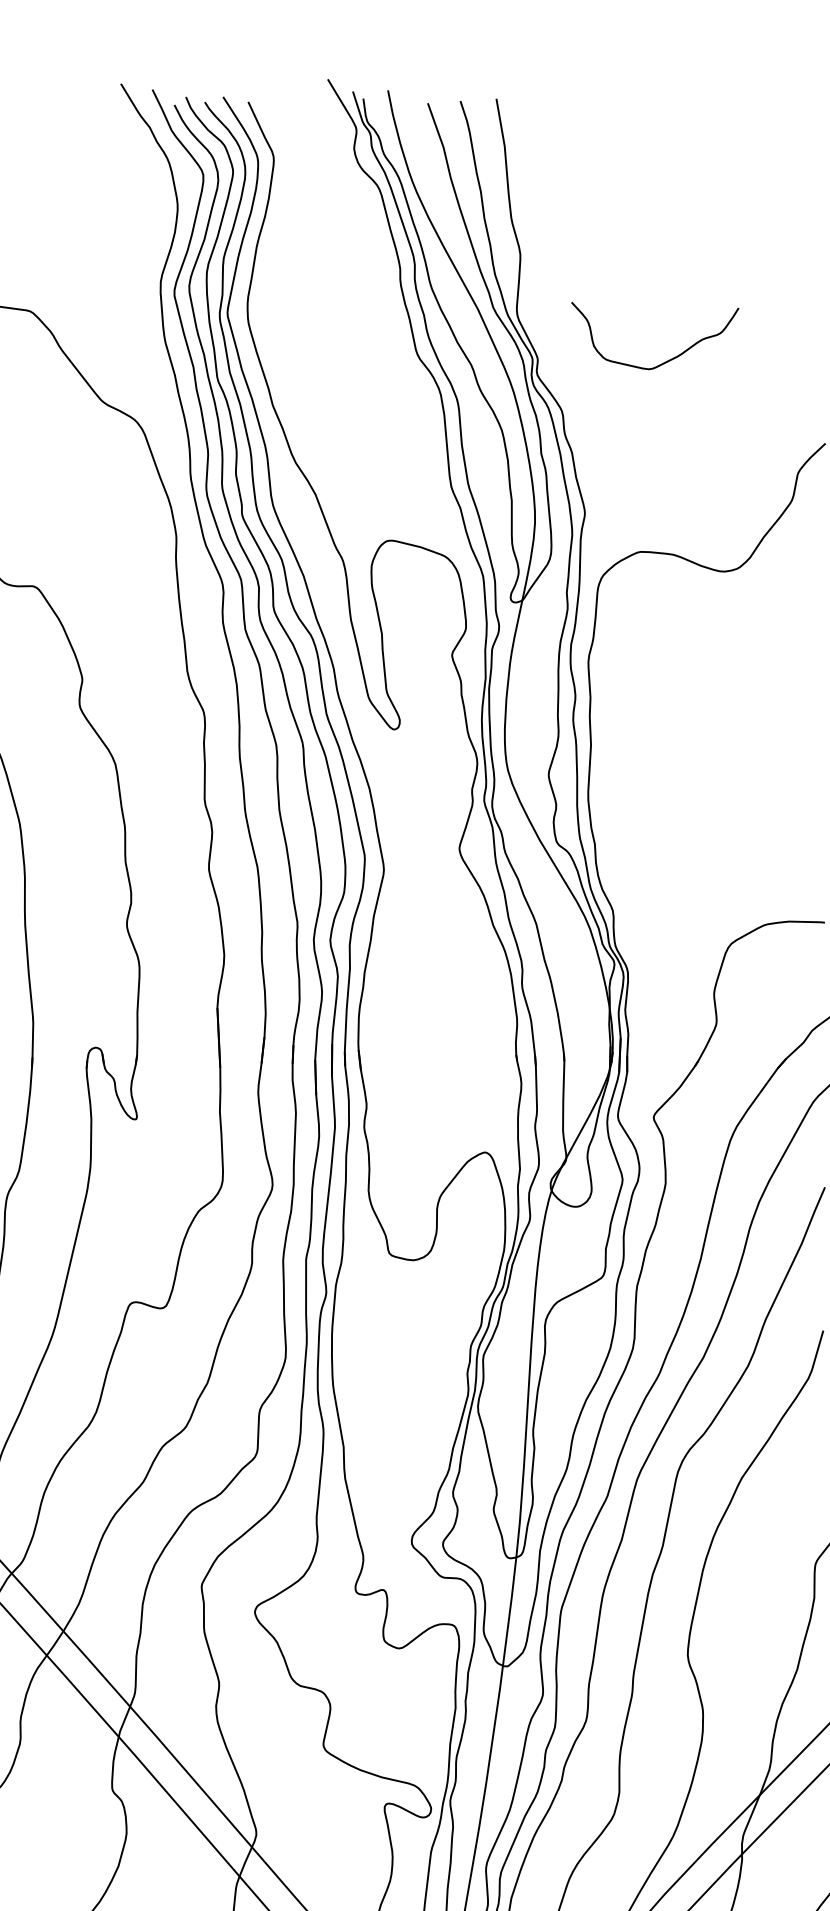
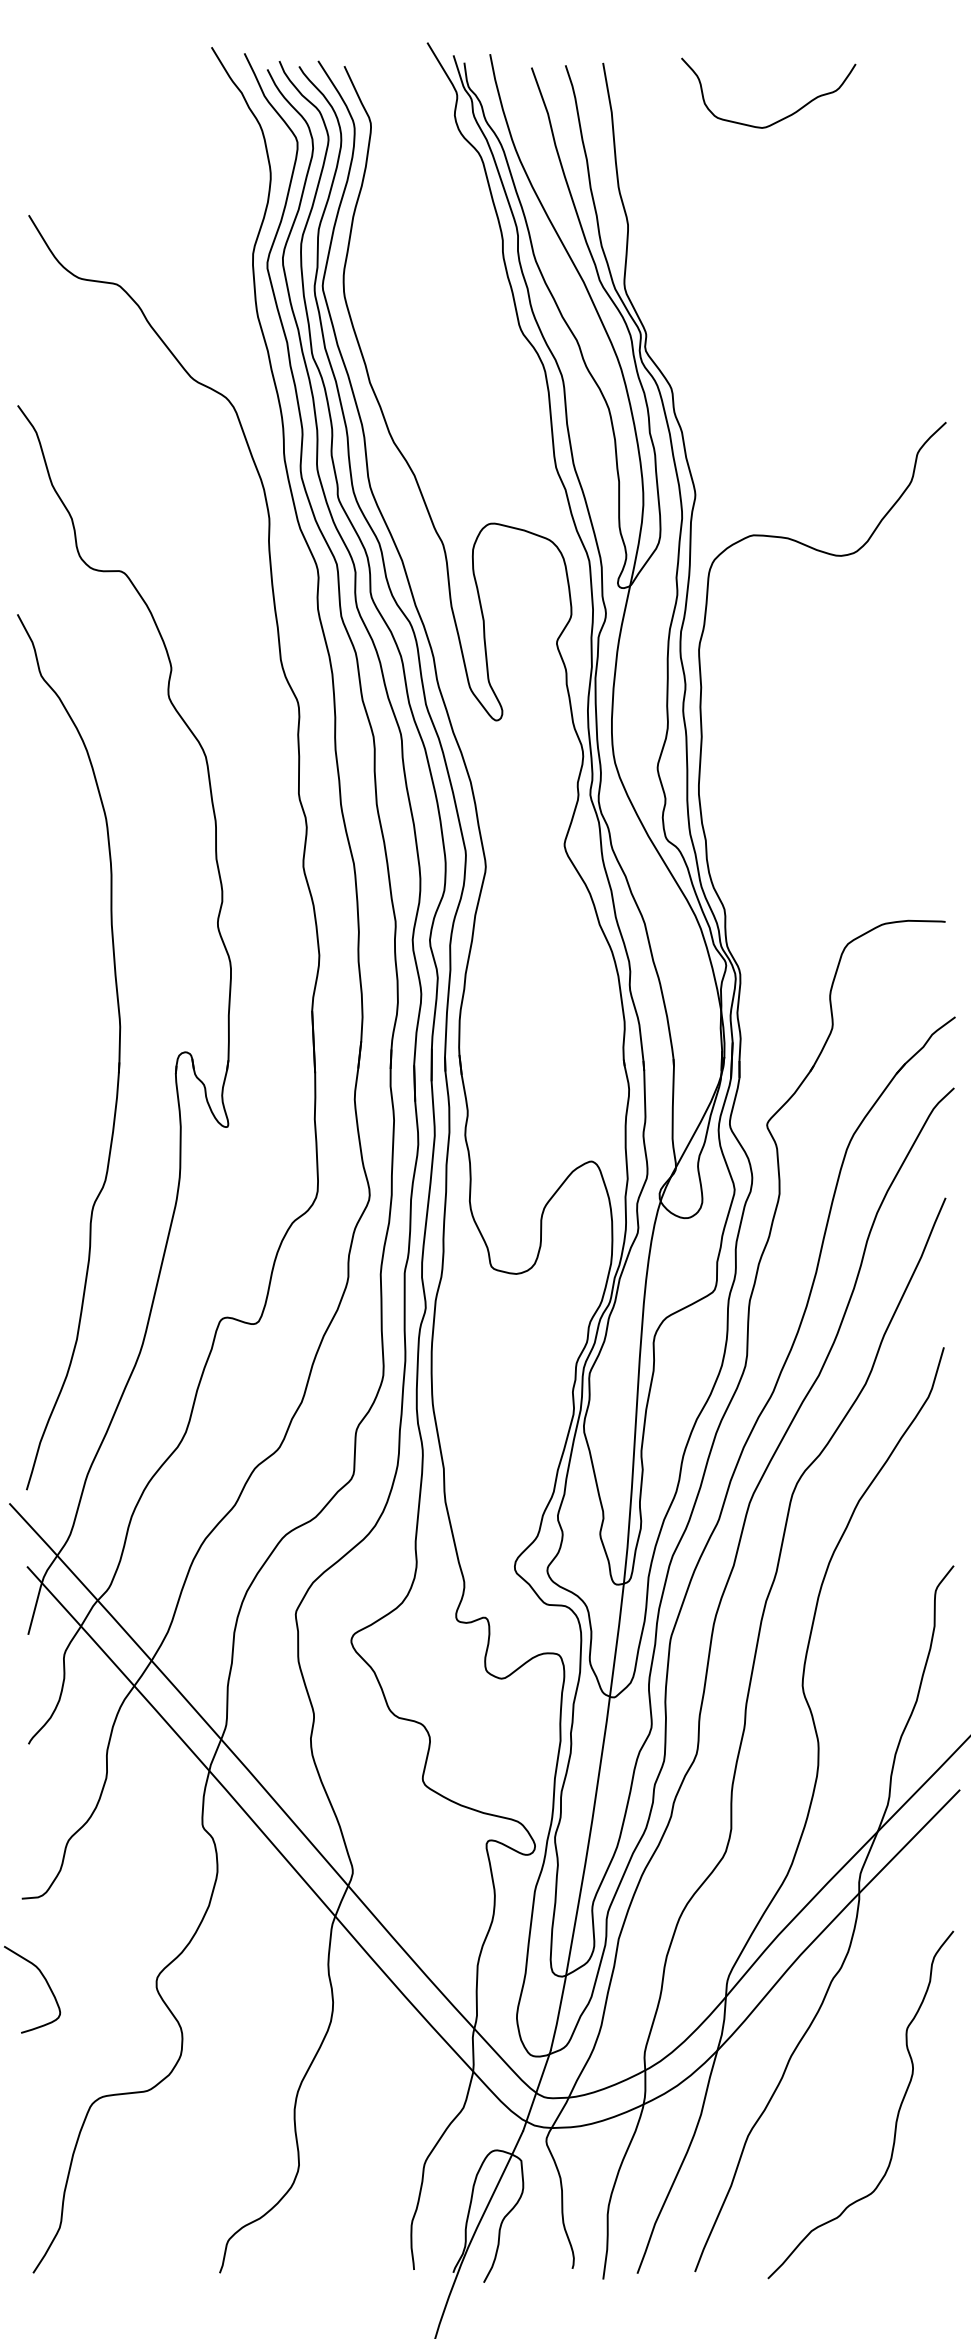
curve: (667, 360) -> (781, 118), moved

